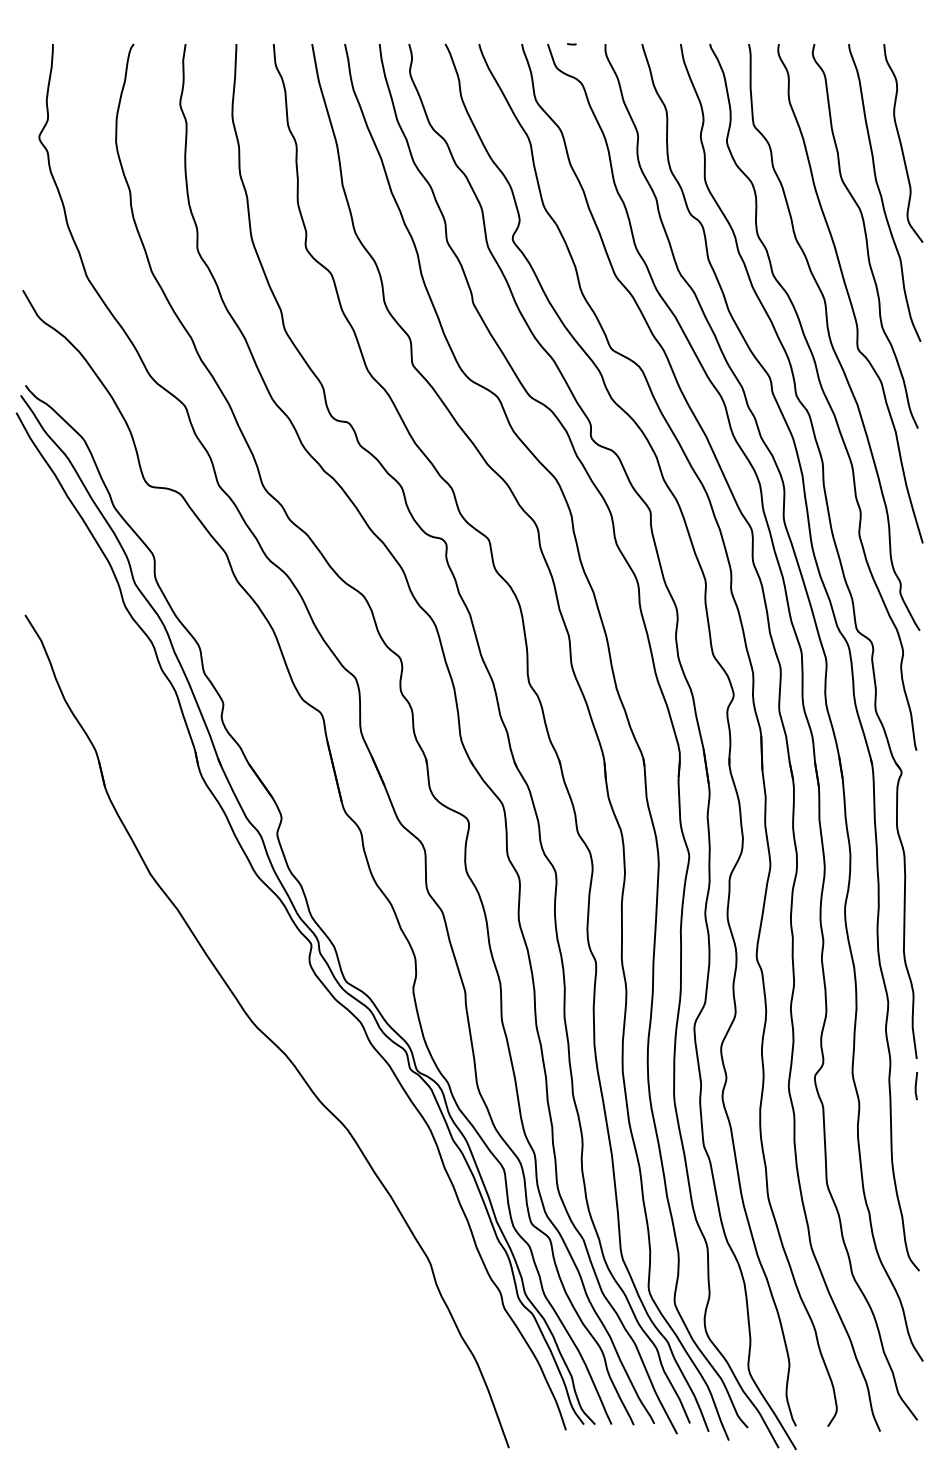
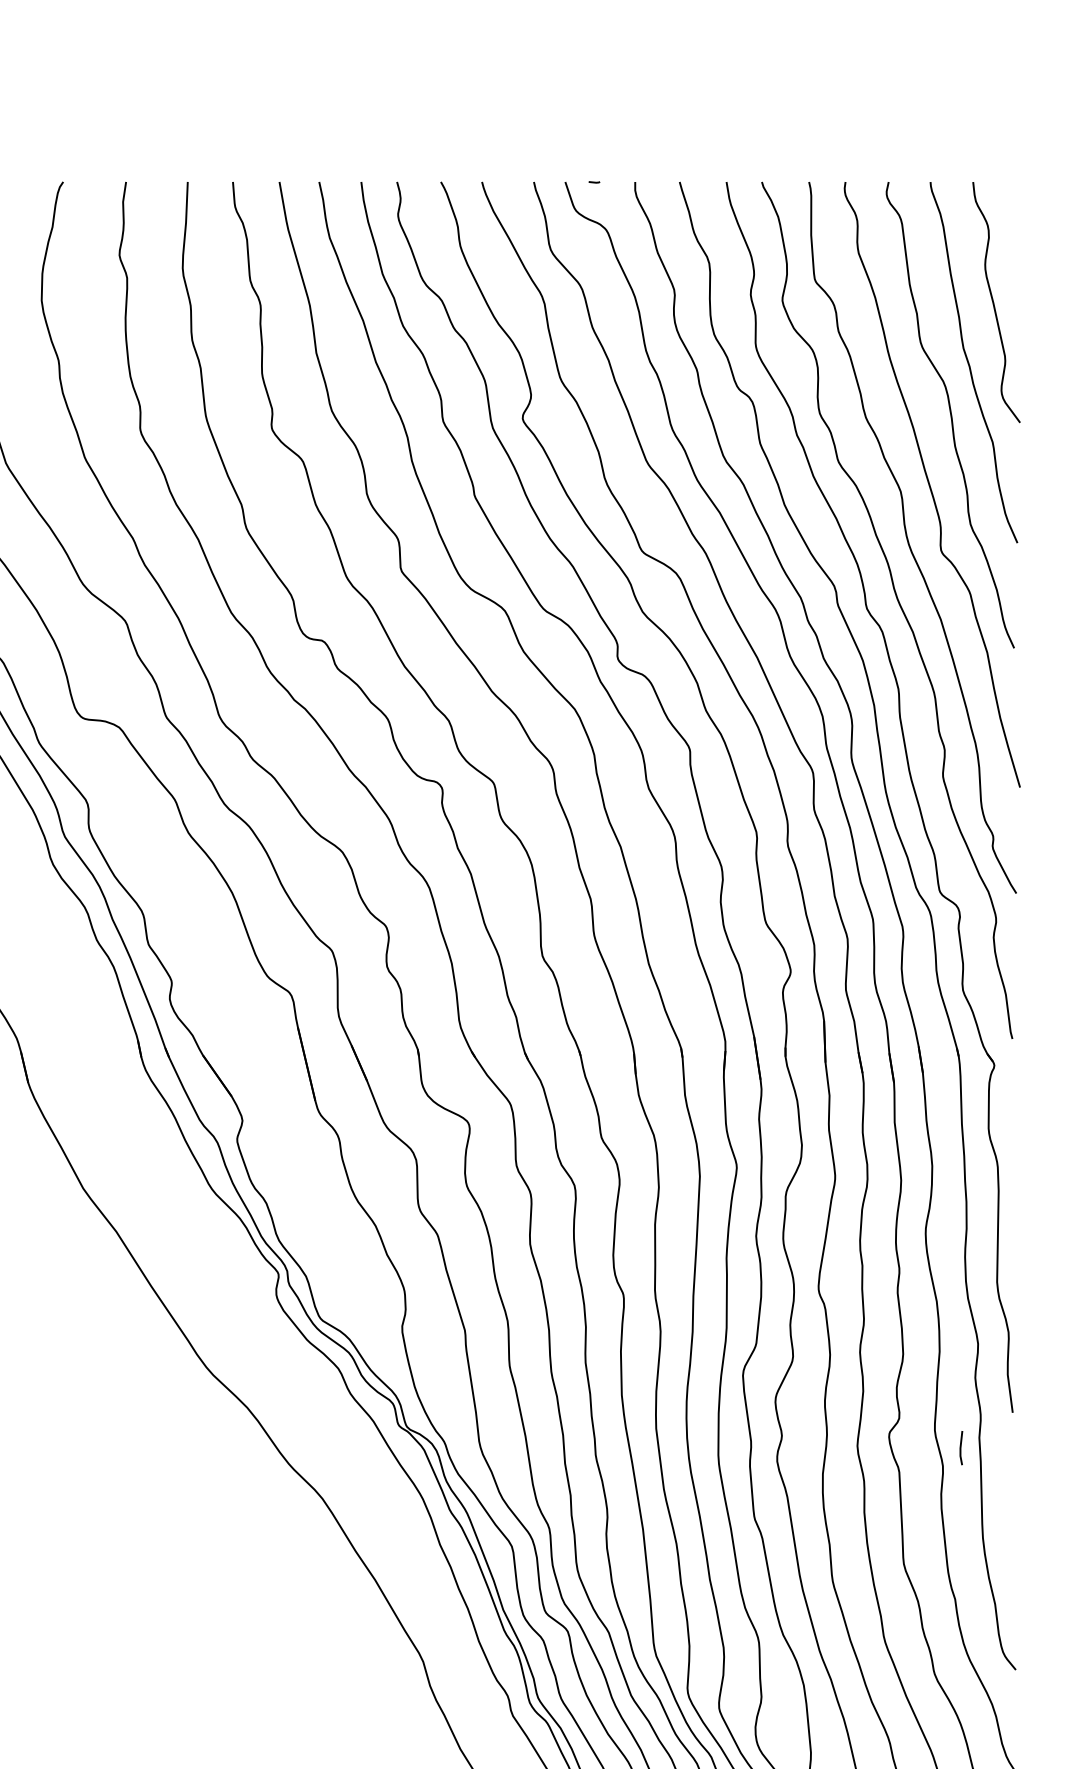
line: (916, 1086) -> (961, 1448), moved

